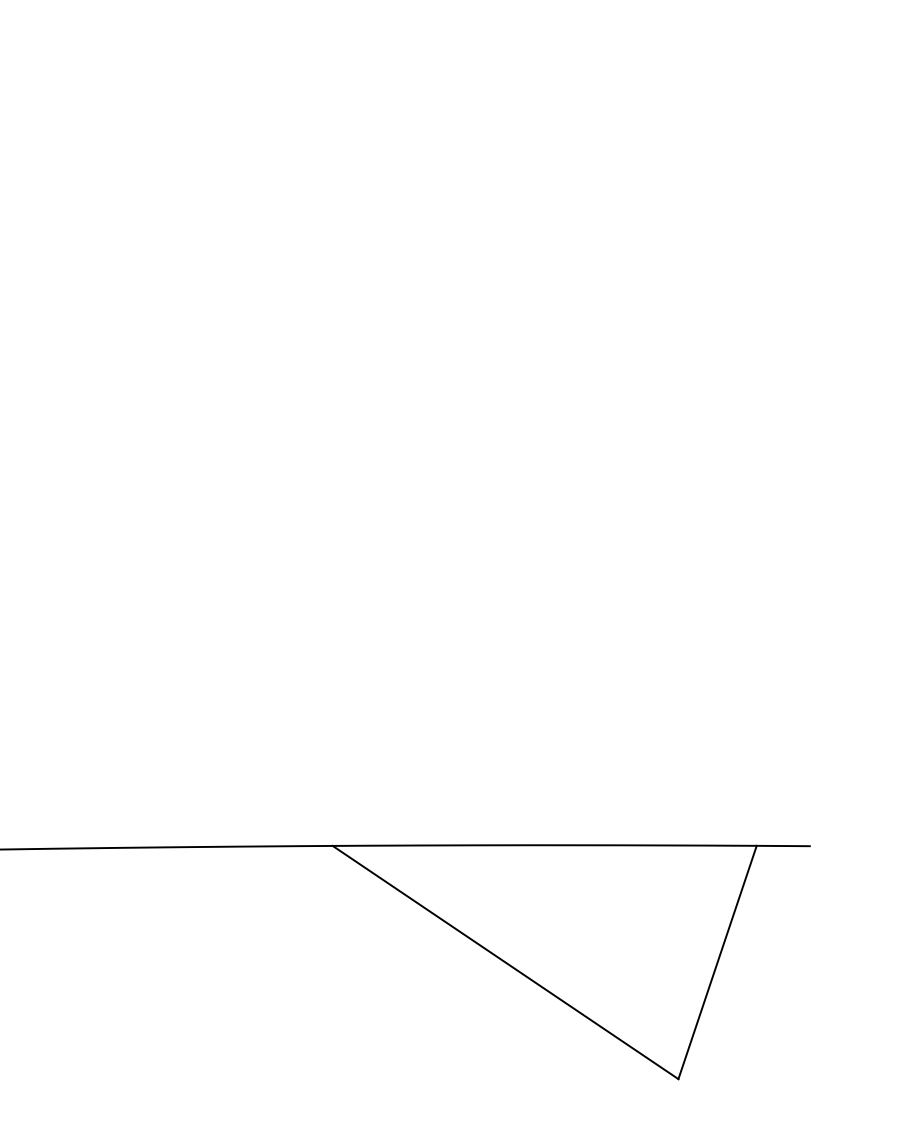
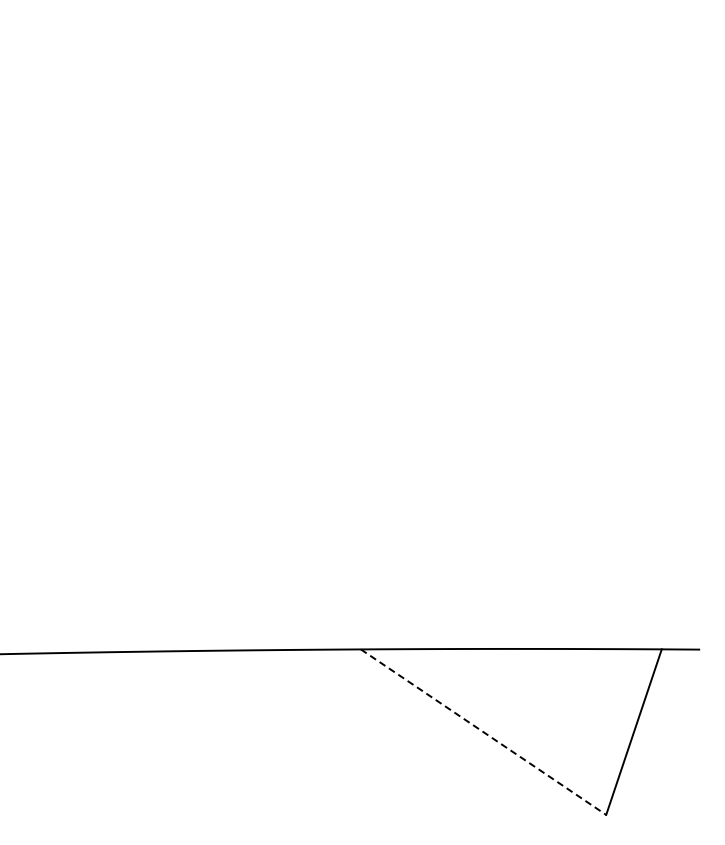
line: (505, 962) -> (483, 732), solid -> dashed

